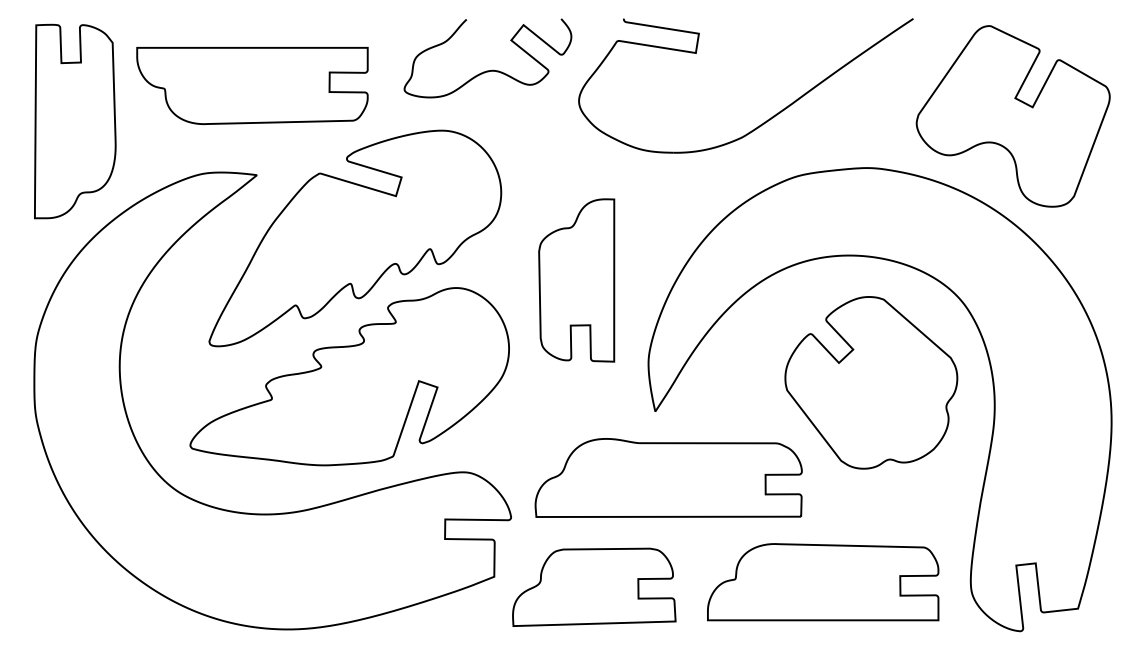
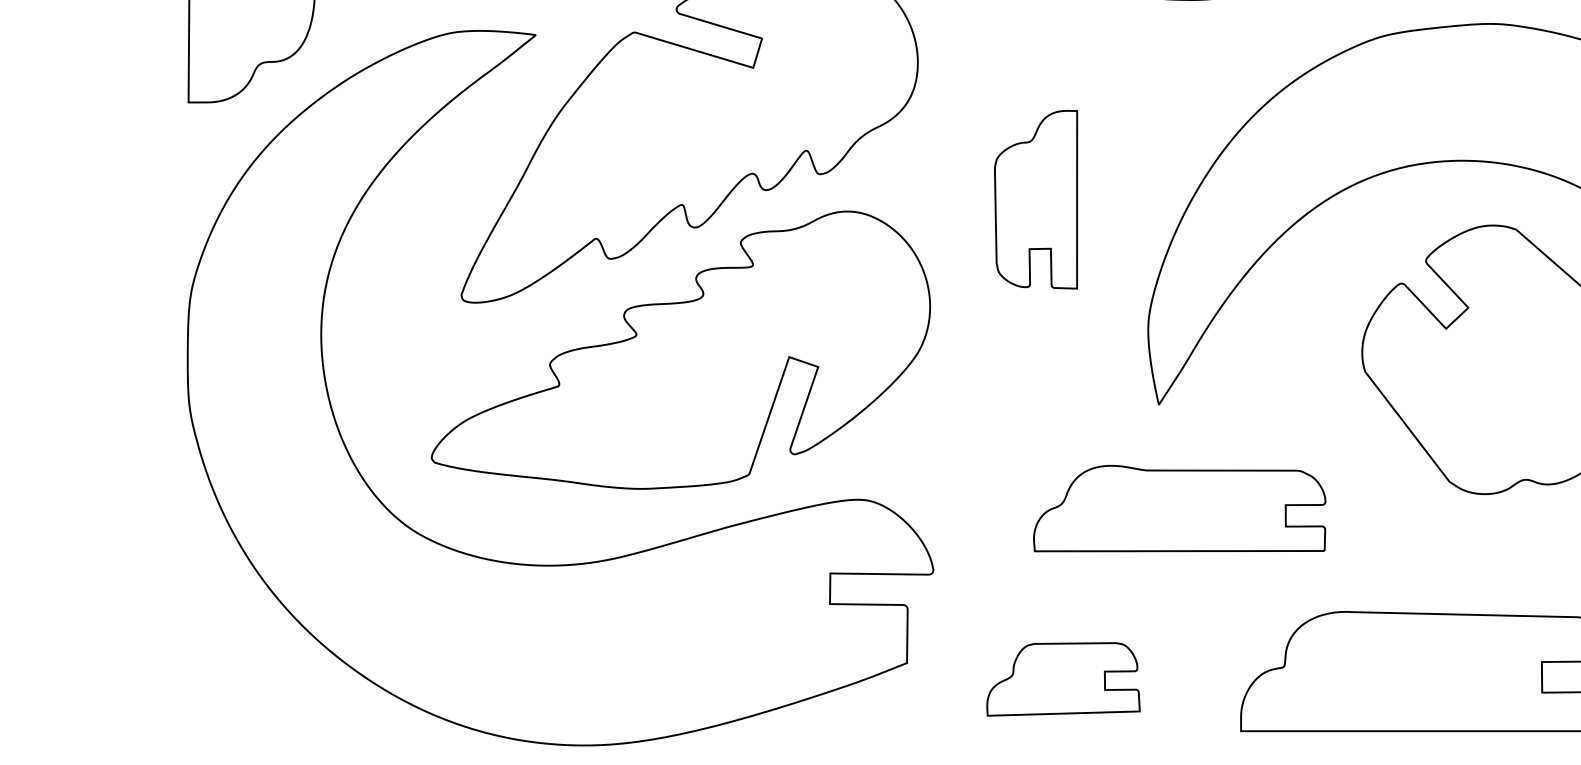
part: (576, 280) -> (1035, 199), size x0.7
part: (668, 477) -> (1179, 507), size x0.7
part: (594, 586) -> (1063, 678), size x0.6

